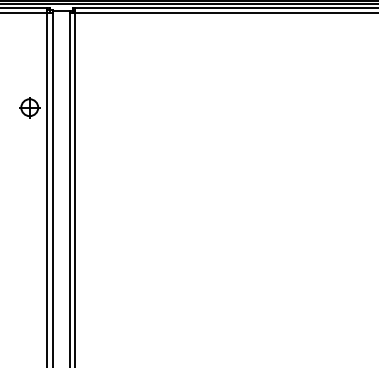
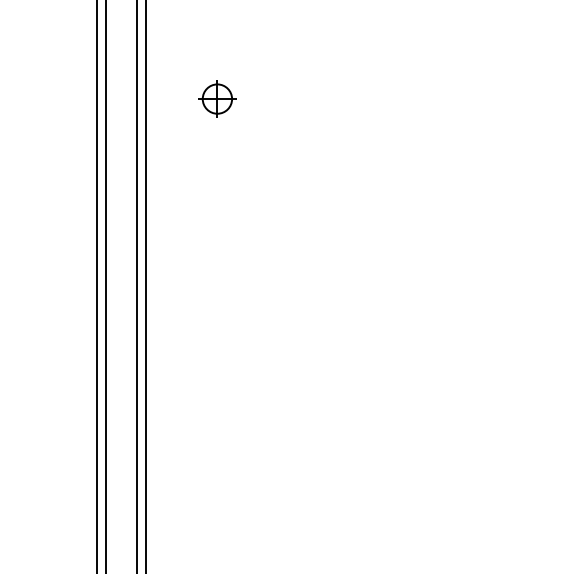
part: (29, 107) -> (216, 98), moved

